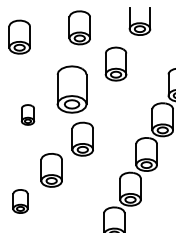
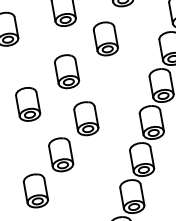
part: (71, 89) -> (66, 71), size x0.71
part: (27, 114) -> (27, 104), size x1.67
part: (20, 201) -> (35, 190), size x1.43

